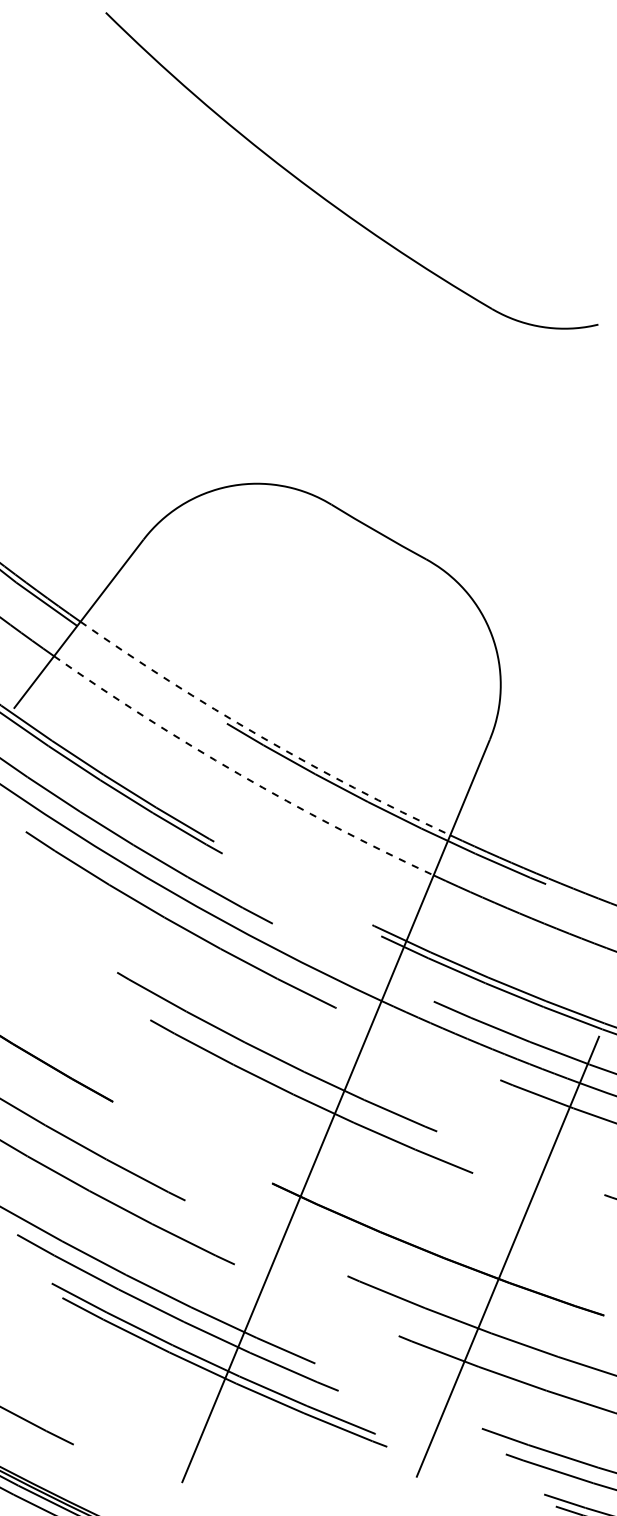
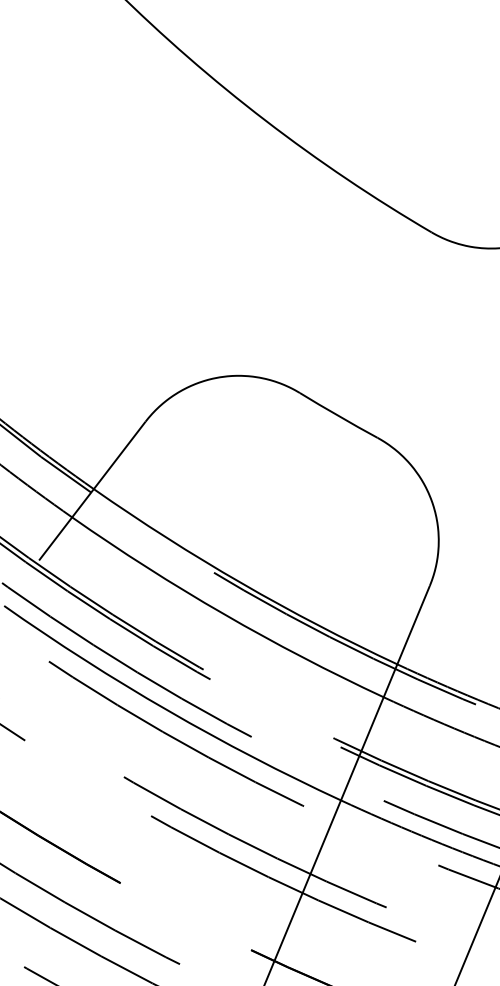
arc: (260, 736) -> (241, 583), dashed -> solid
arc: (239, 774) -> (224, 614), dashed -> solid

